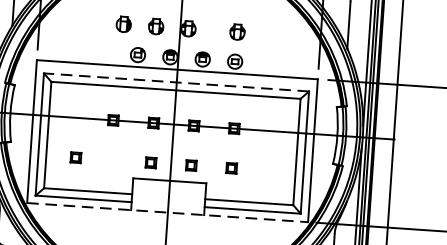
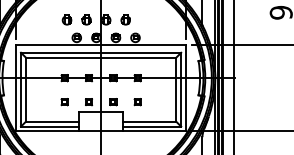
part: (237, 31) -> (125, 19), moved
line: (175, 81) -> (100, 52), dashed -> solid
part: (75, 158) -> (64, 102), moved
line: (168, 212) -> (101, 131), dashed -> solid

